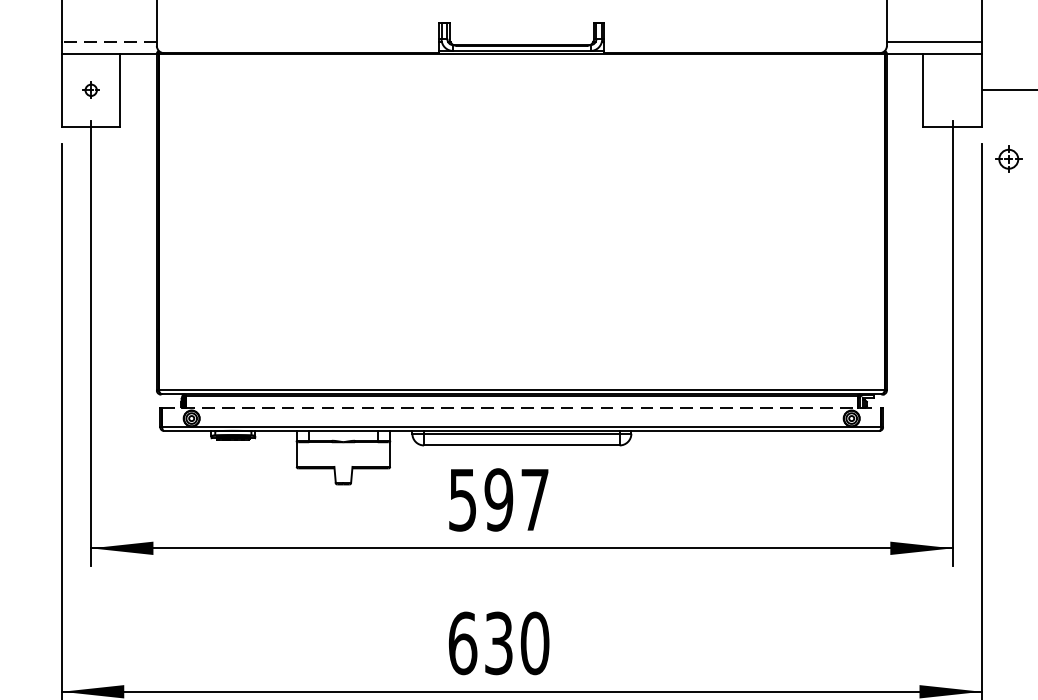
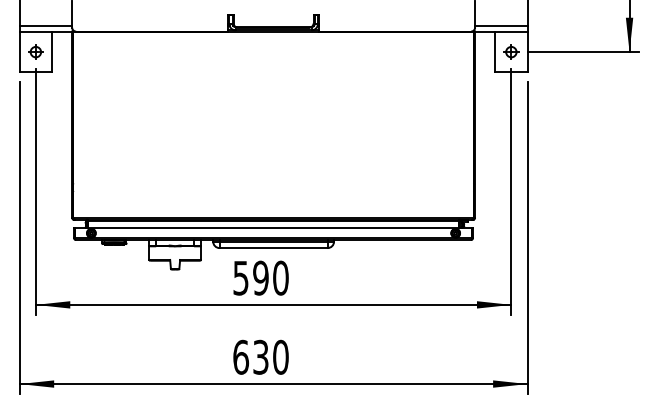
line: (108, 42) -> (45, 25), dashed -> solid
part: (90, 89) -> (35, 51), size x1.67
part: (1009, 158) -> (511, 51), moved
line: (523, 408) -> (274, 227), dashed -> solid
text: (534, 498) -> (280, 277), 597 -> 590

